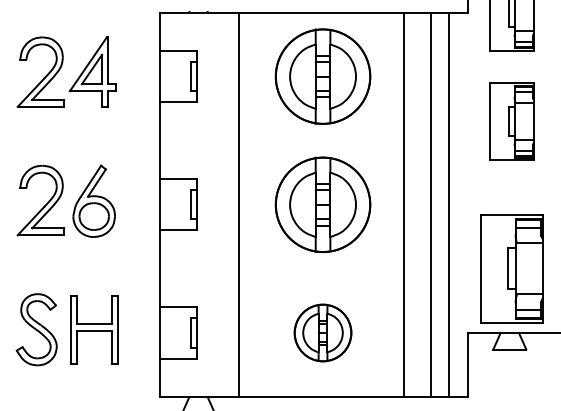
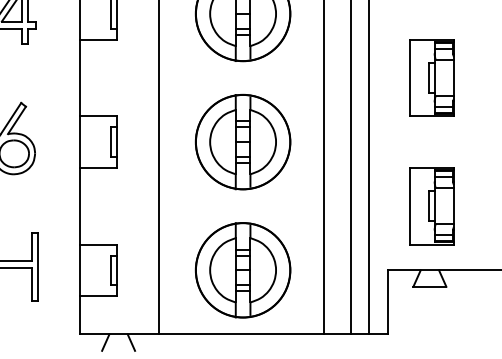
part: (511, 121) -> (431, 77), moved
part: (511, 268) -> (431, 205), size x0.71
part: (322, 332) -> (242, 269), size x1.67

